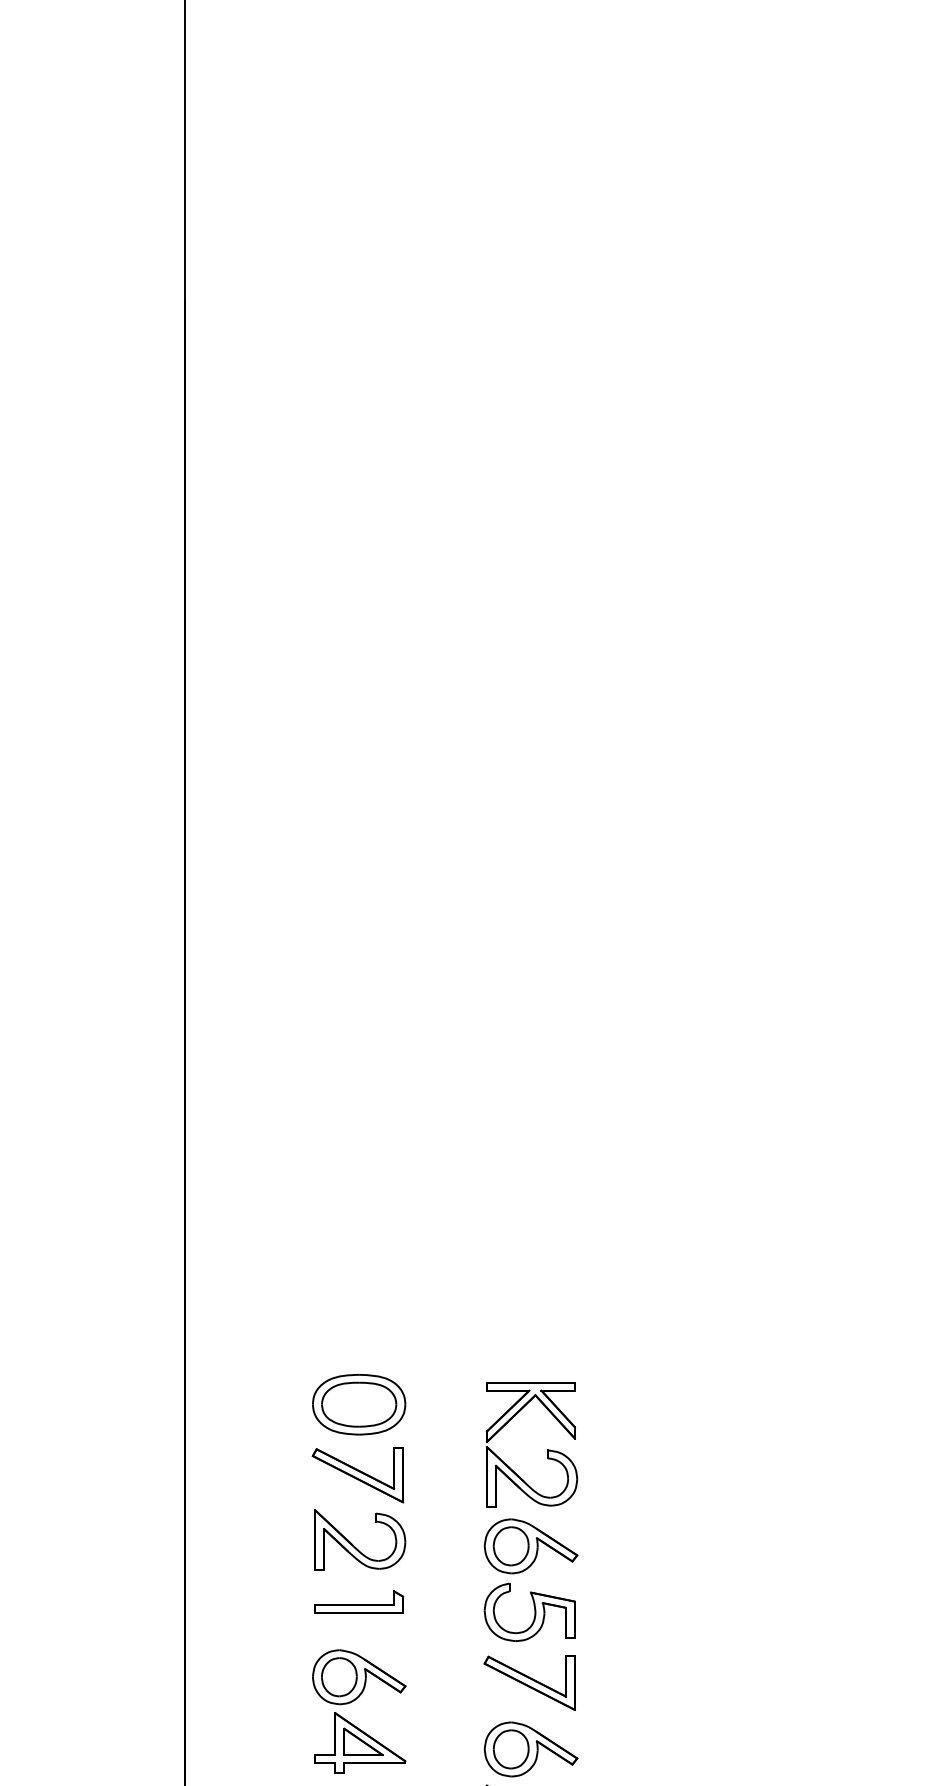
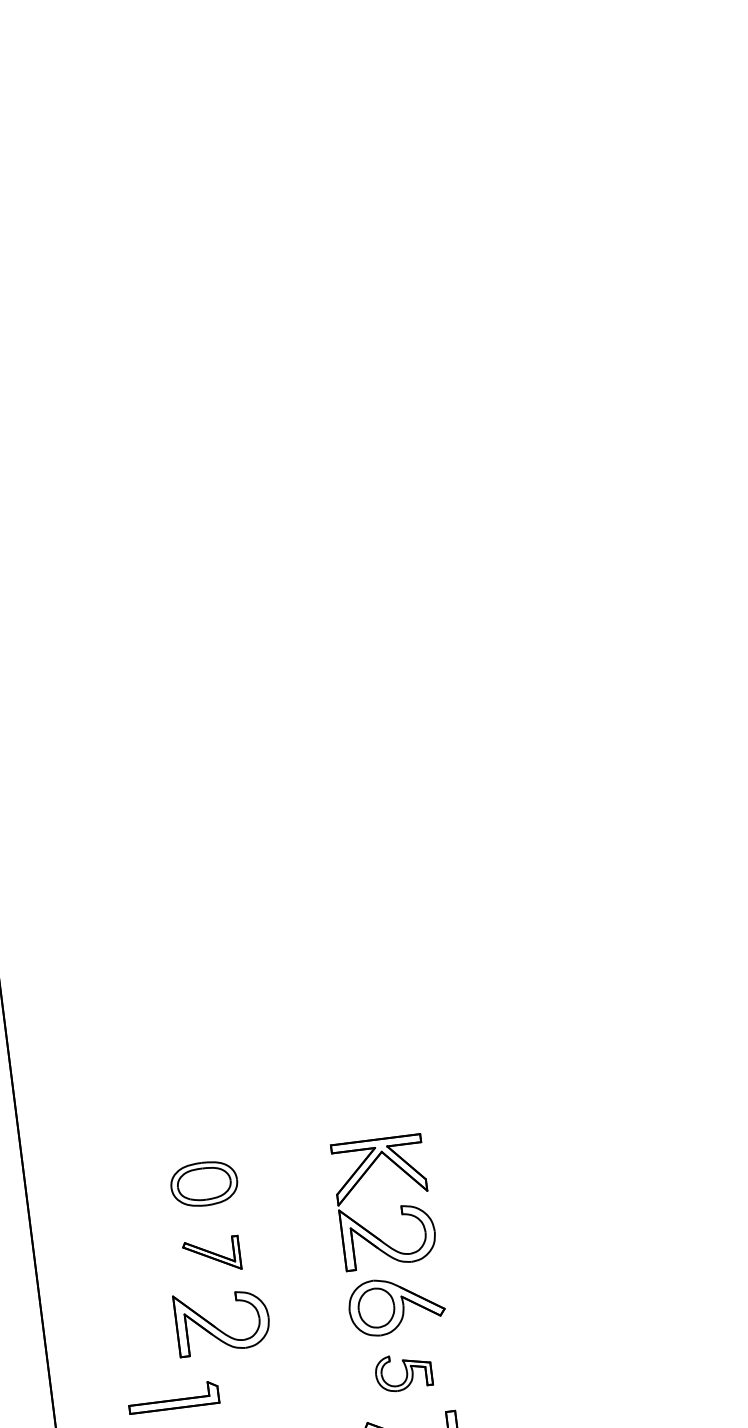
part: (359, 1404) -> (204, 1183), size x0.7
part: (357, 1475) -> (211, 1255), size x0.6
part: (359, 1601) -> (173, 1396), moved
part: (529, 1611) -> (403, 1371), size x0.6

